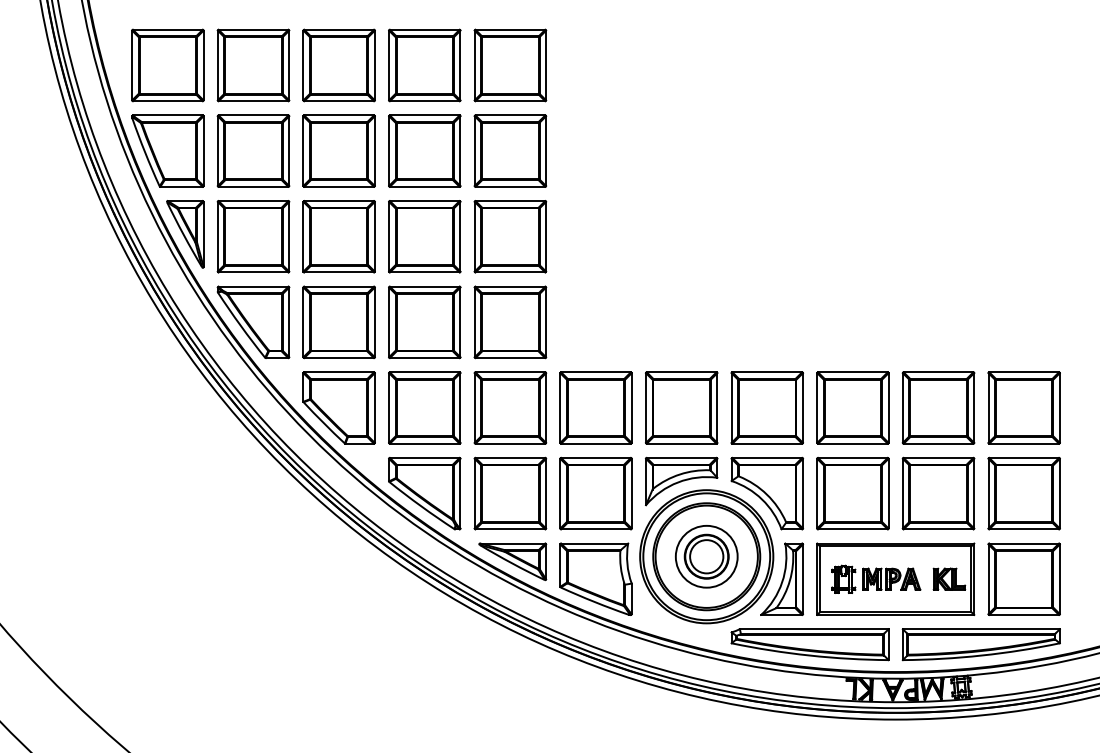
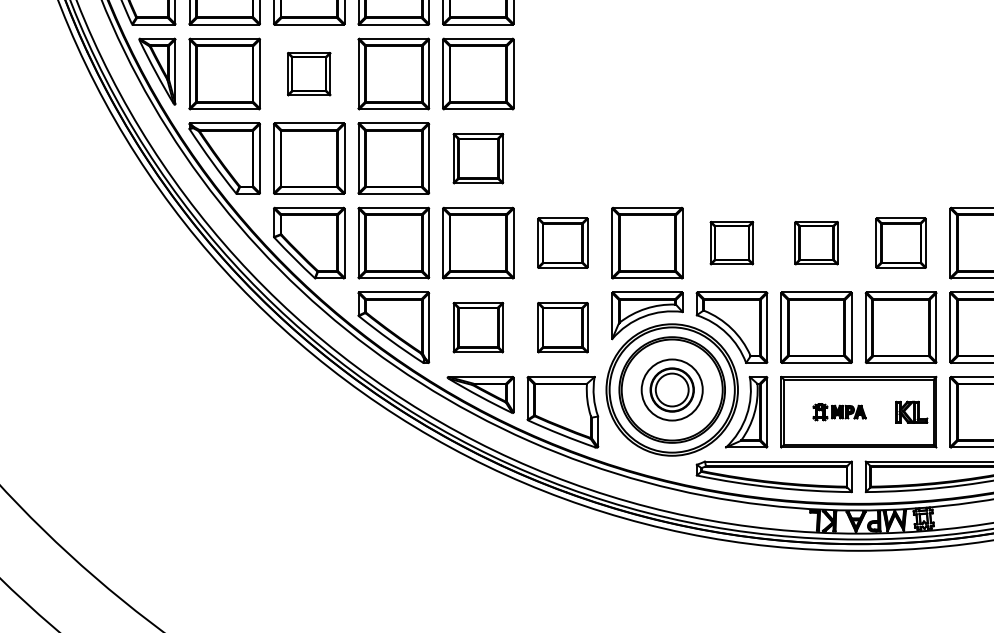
part: (338, 236) -> (308, 73), size x0.6
part: (510, 322) -> (478, 158), size x0.7
part: (595, 407) -> (562, 242), size x0.7
part: (766, 407) -> (731, 242), size x0.6
part: (852, 407) -> (816, 242), size x0.6
part: (938, 407) -> (901, 242), size x0.7
part: (510, 493) -> (478, 327), size x0.7
part: (595, 493) -> (562, 327), size x0.7
part: (876, 578) -> (839, 411), size x0.6

